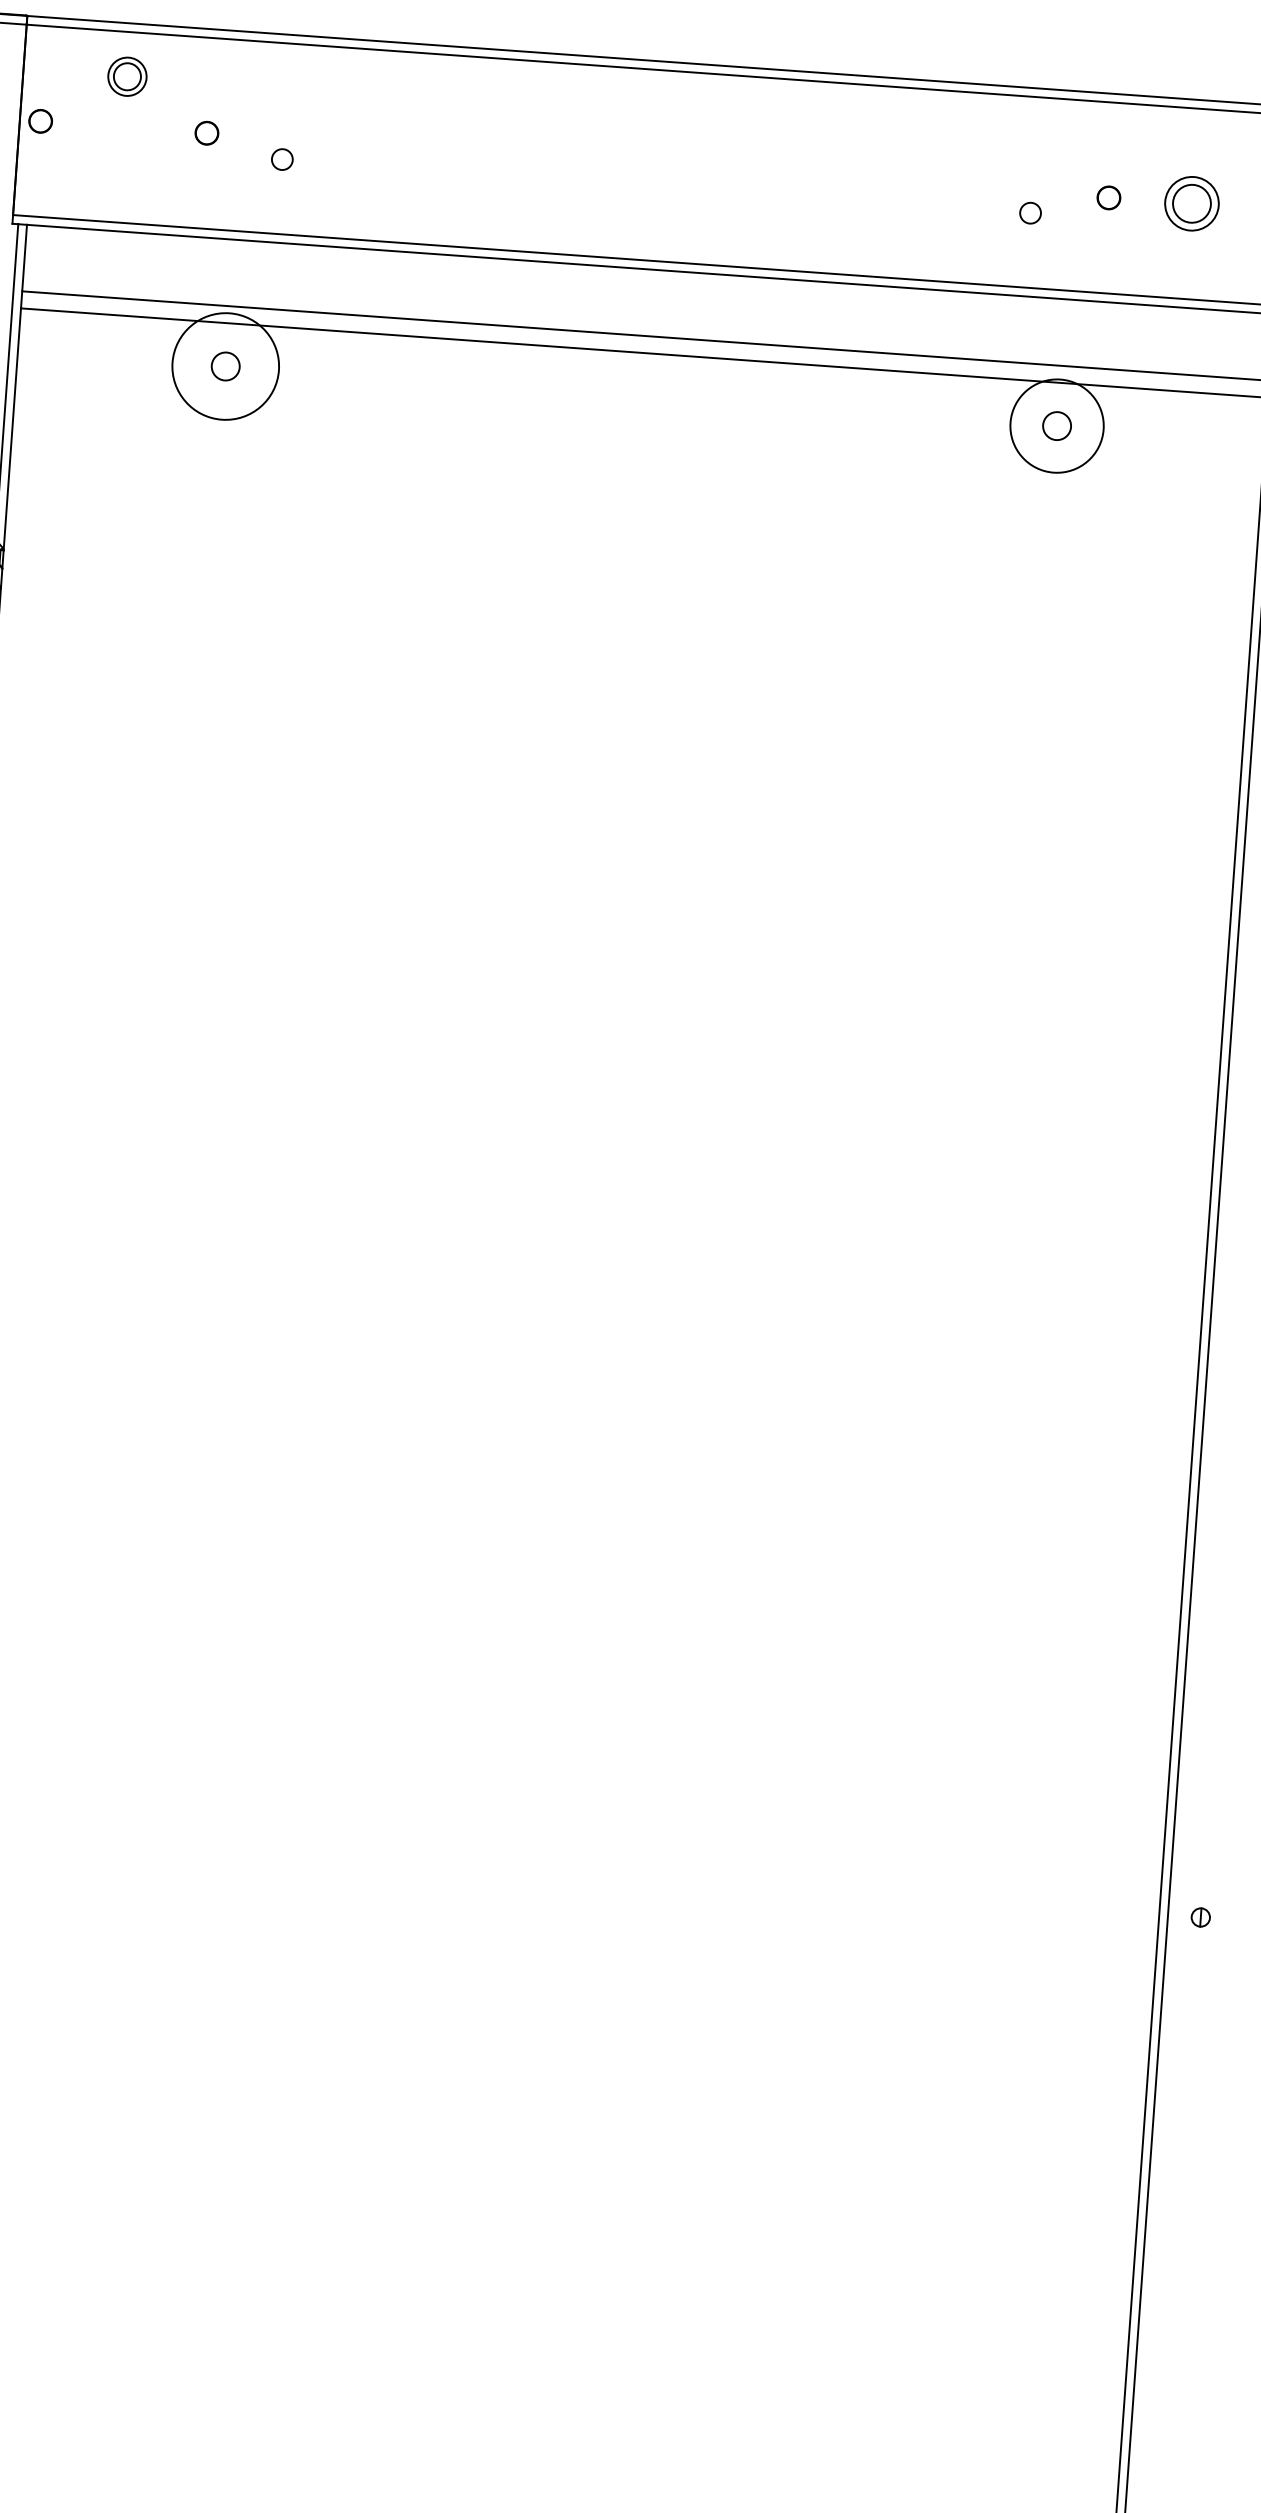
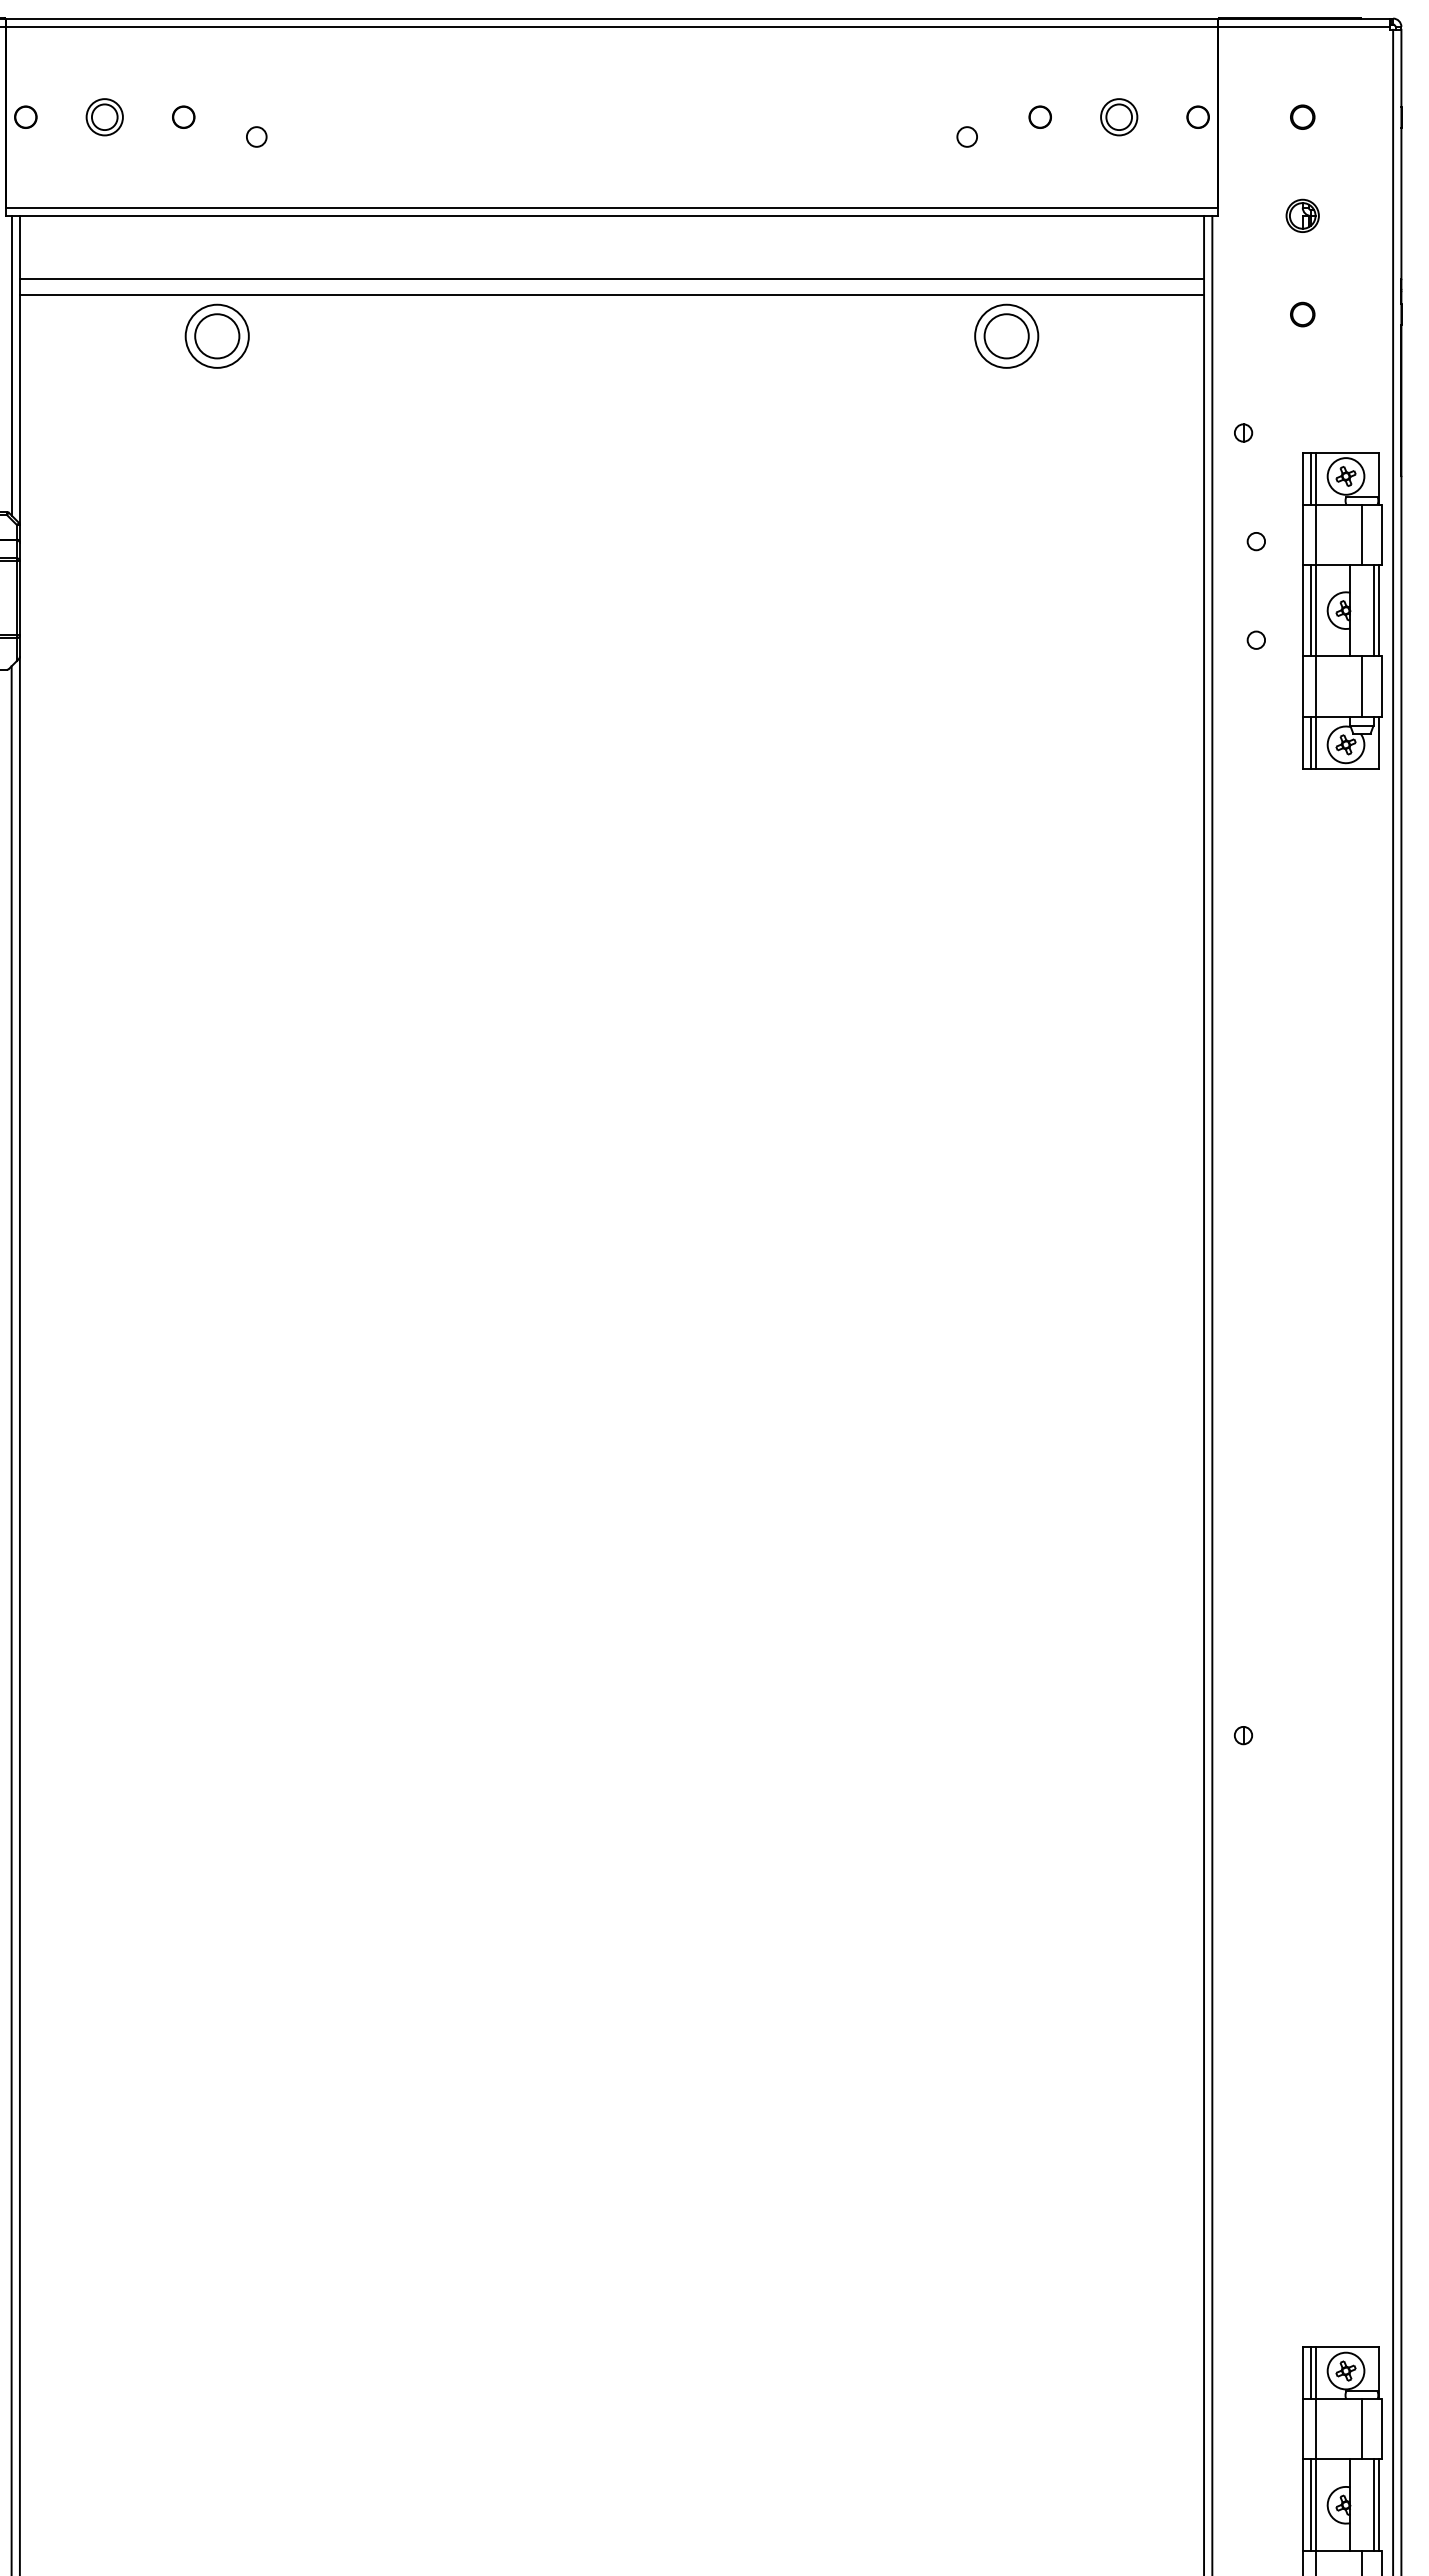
part: (127, 77) -> (104, 117), moved
part: (1192, 204) -> (1119, 117), size x0.71
circle: (224, 365) -> (216, 335), size x0.62
circle: (225, 366) -> (217, 336), size x1.67
circle: (1056, 425) -> (1006, 335), size x0.71
circle: (1056, 426) -> (1006, 336), size x1.67

